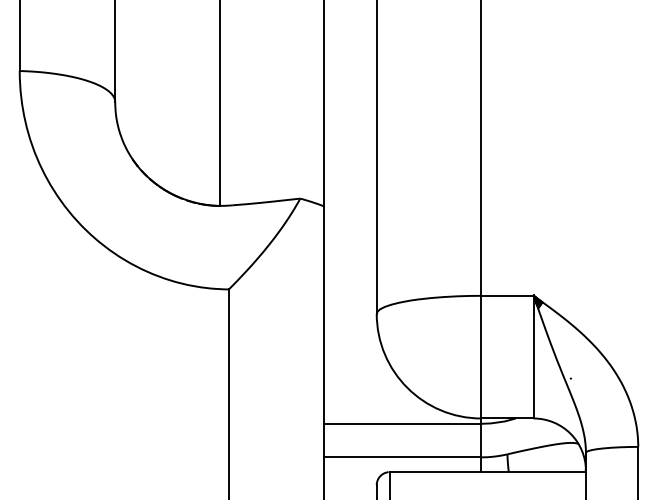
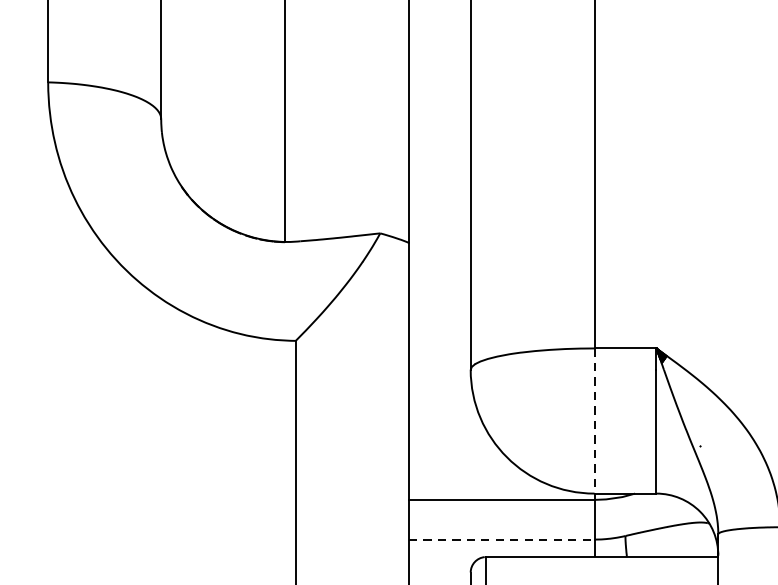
line: (481, 357) -> (594, 421), solid -> dashed
line: (403, 457) -> (502, 539), solid -> dashed

